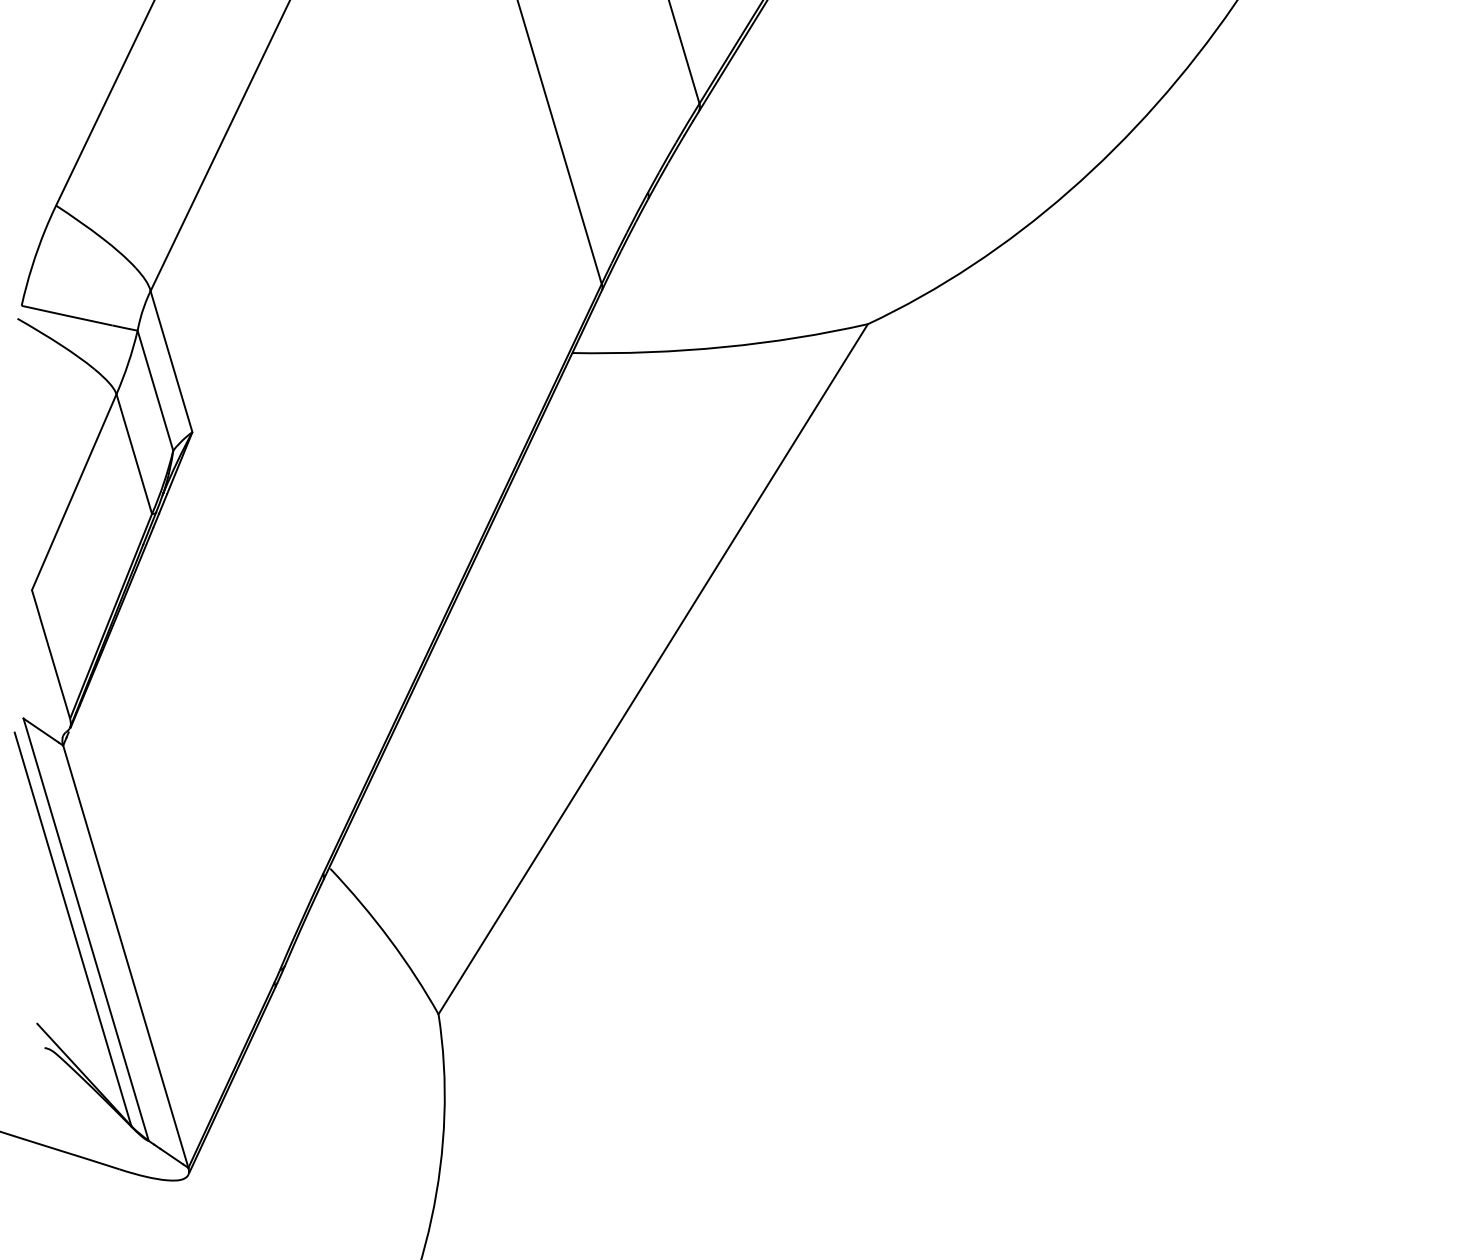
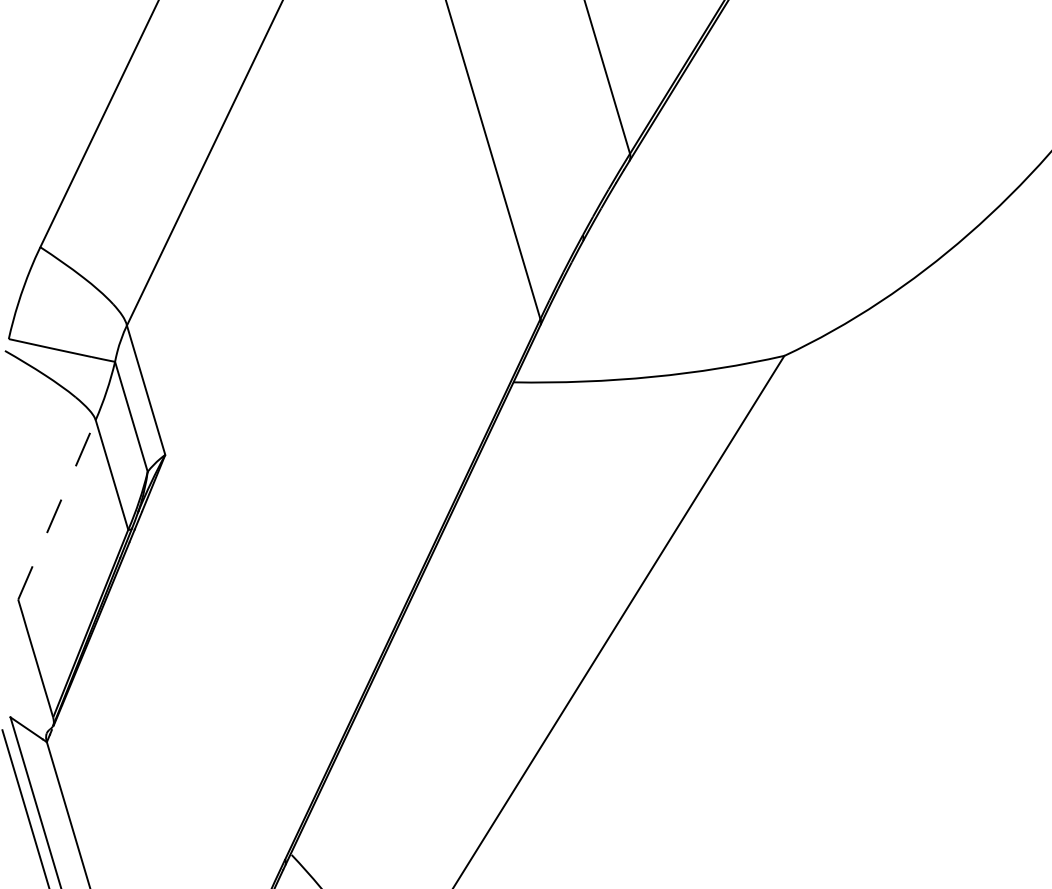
line: (74, 492) -> (57, 510), solid -> dashed

